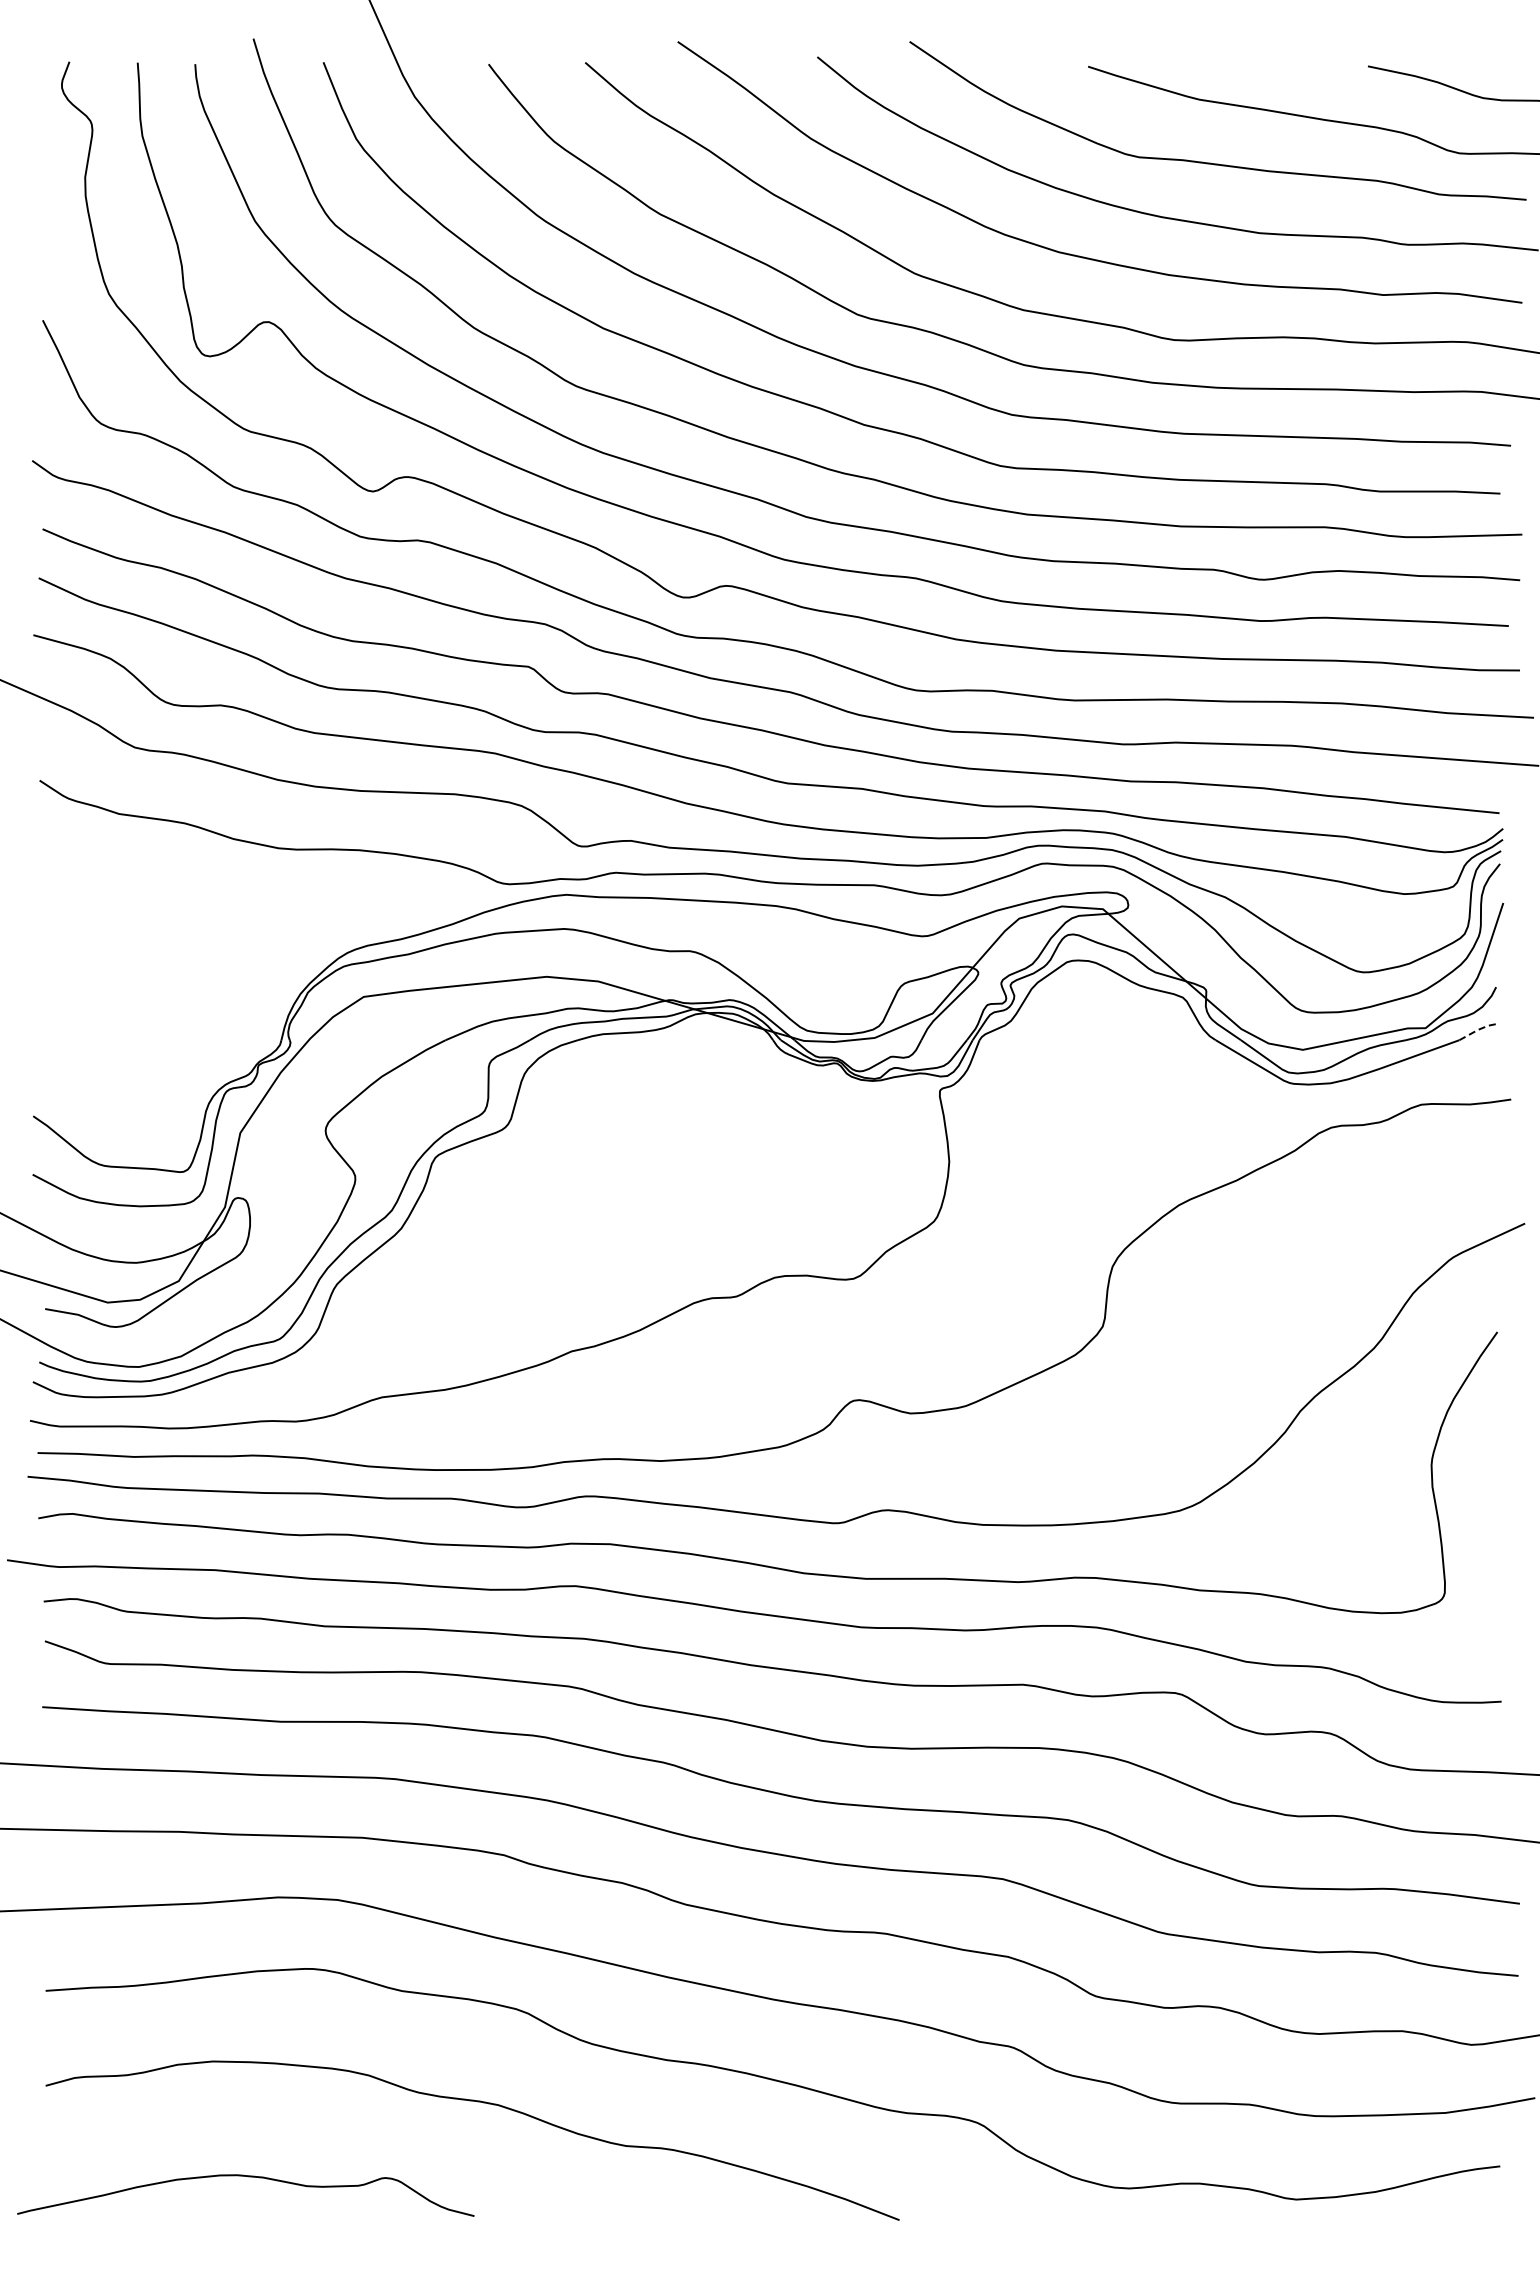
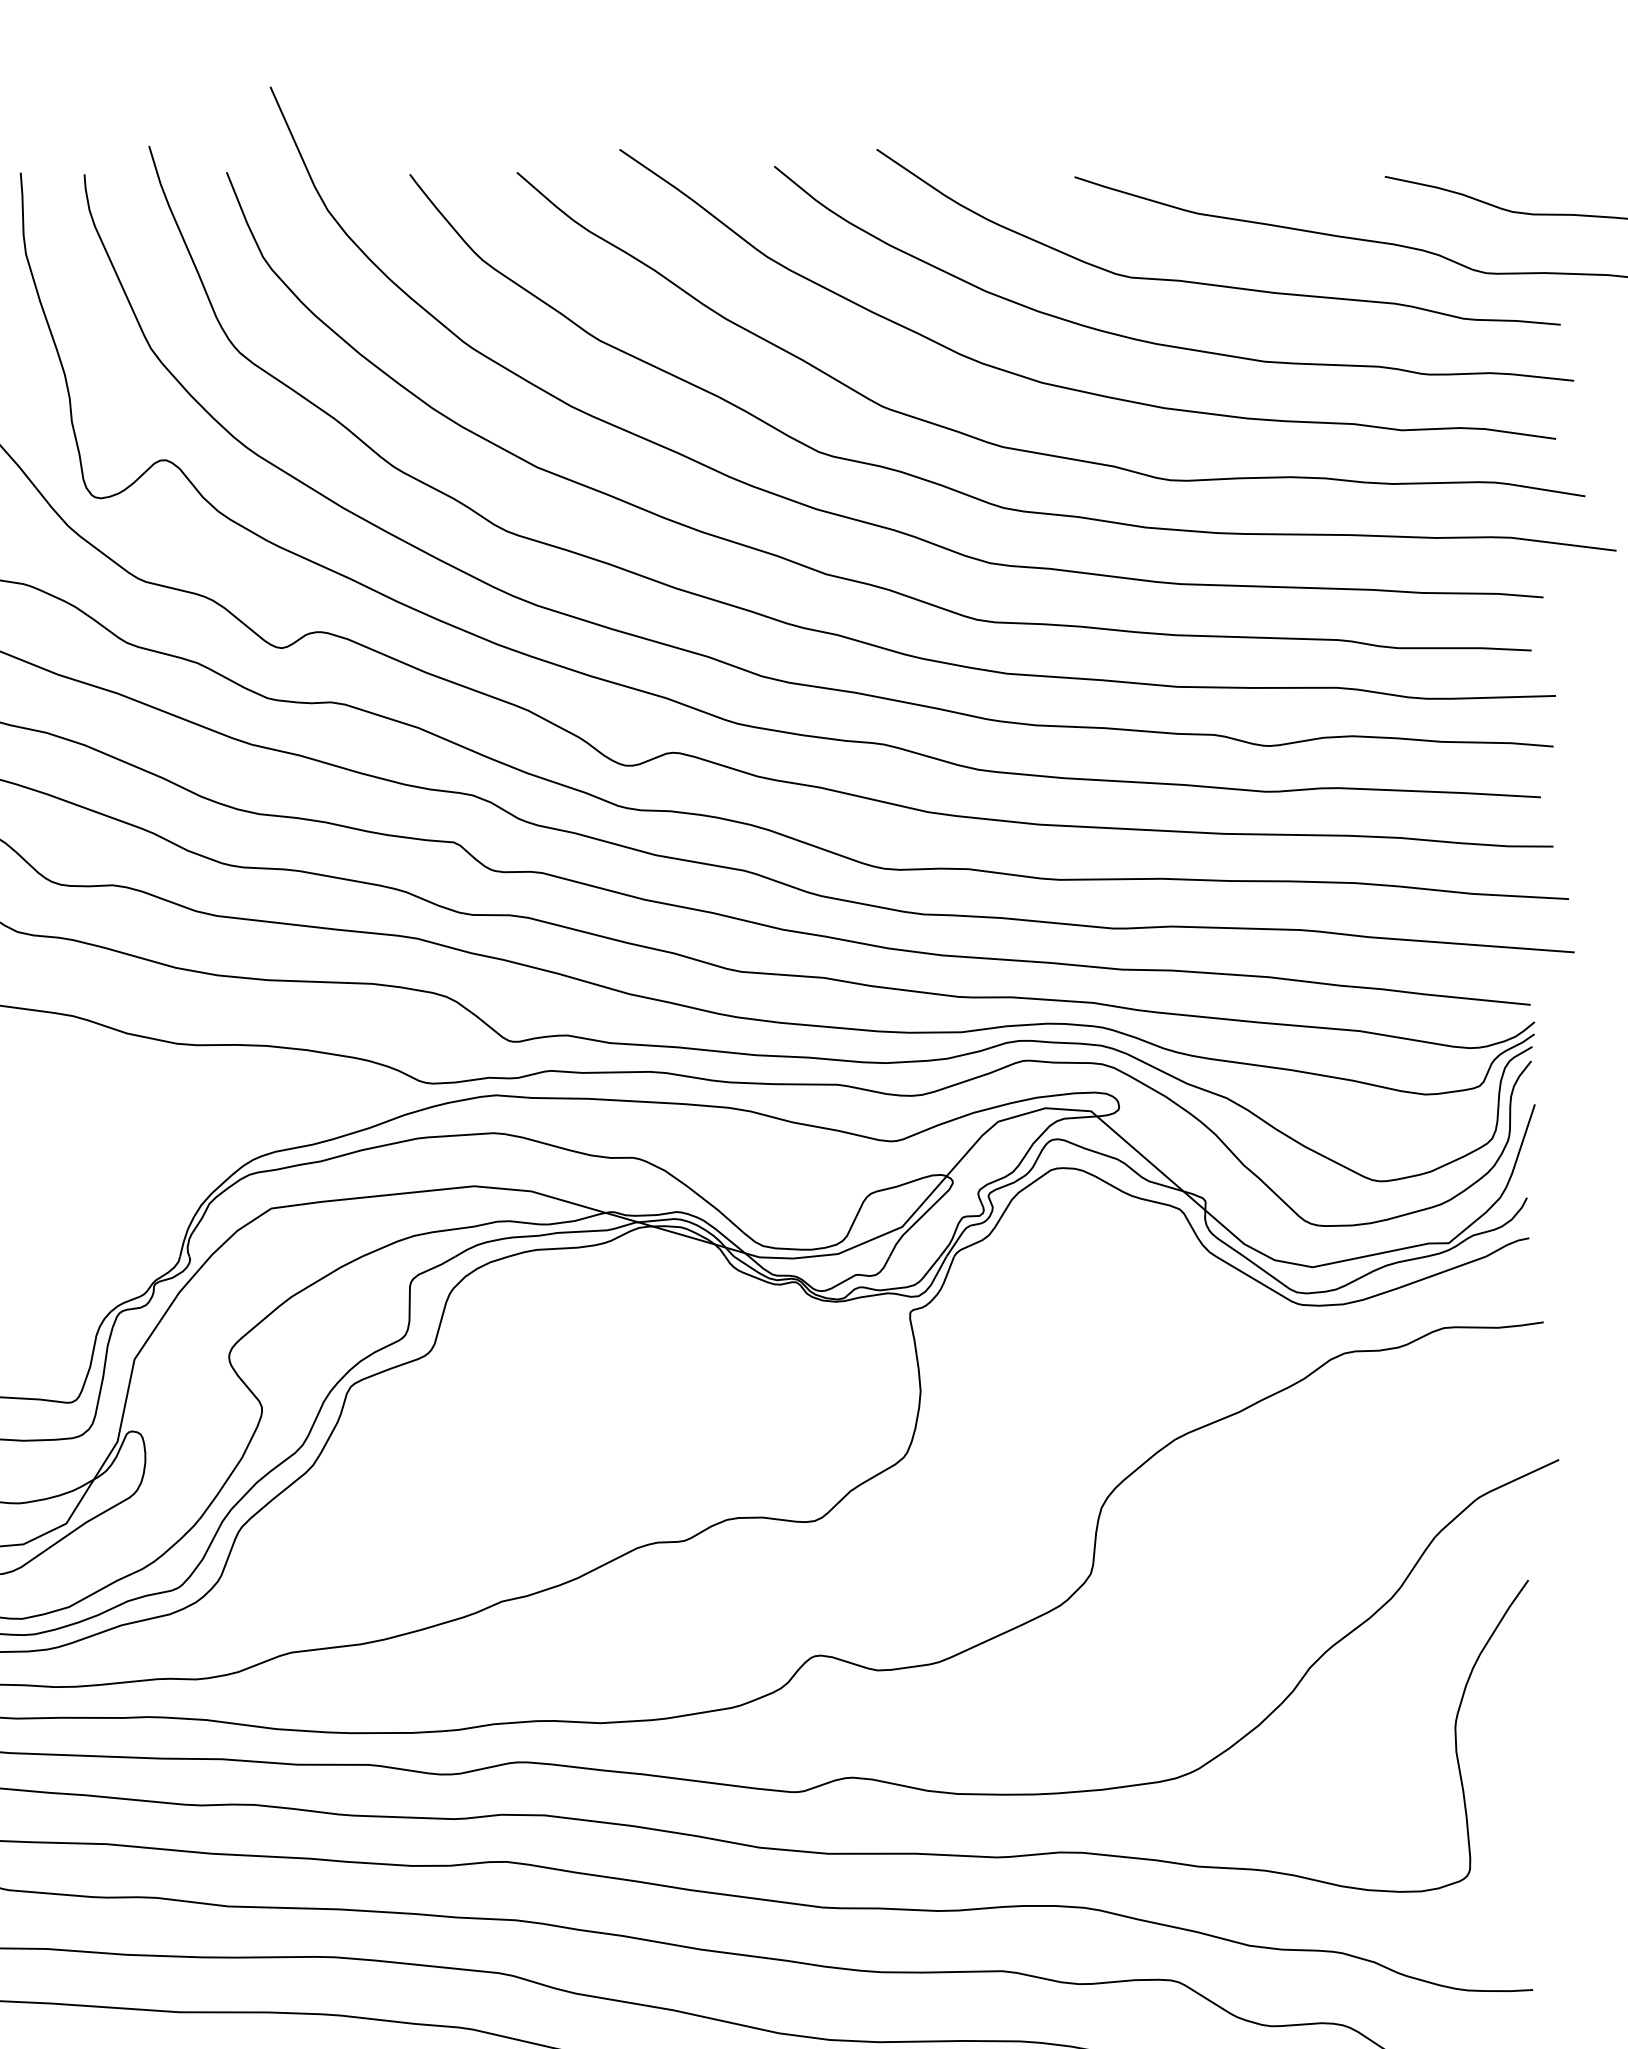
line: (1478, 1029) -> (1507, 1244), dashed -> solid

